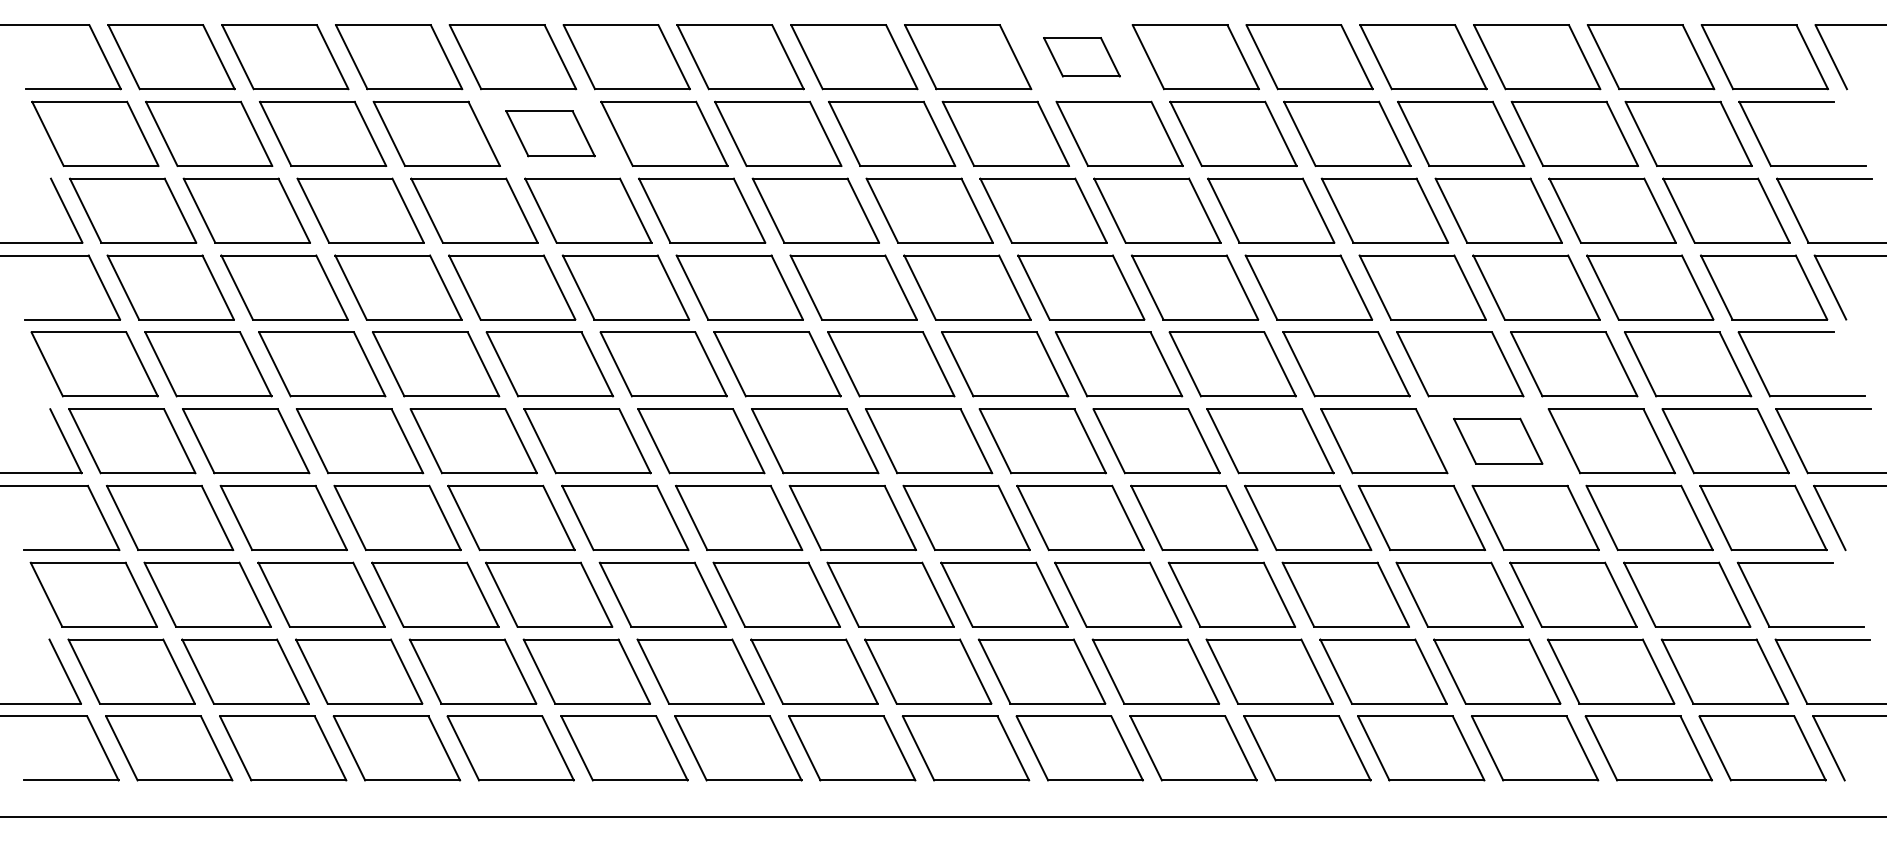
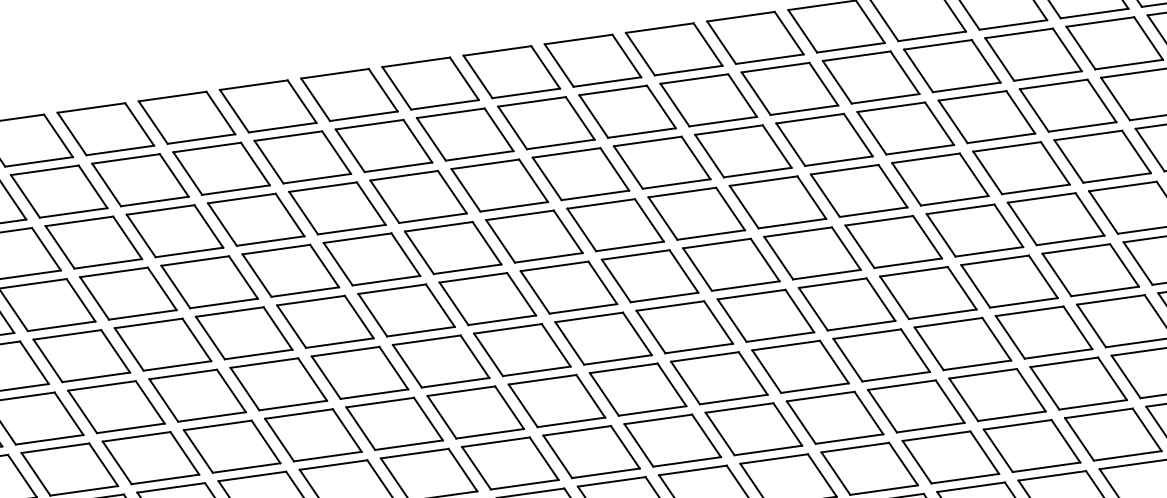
part: (1081, 57) -> (673, 49), size x1.67
part: (550, 133) -> (302, 157), size x1.43
part: (1498, 441) -> (1009, 281), size x1.43

